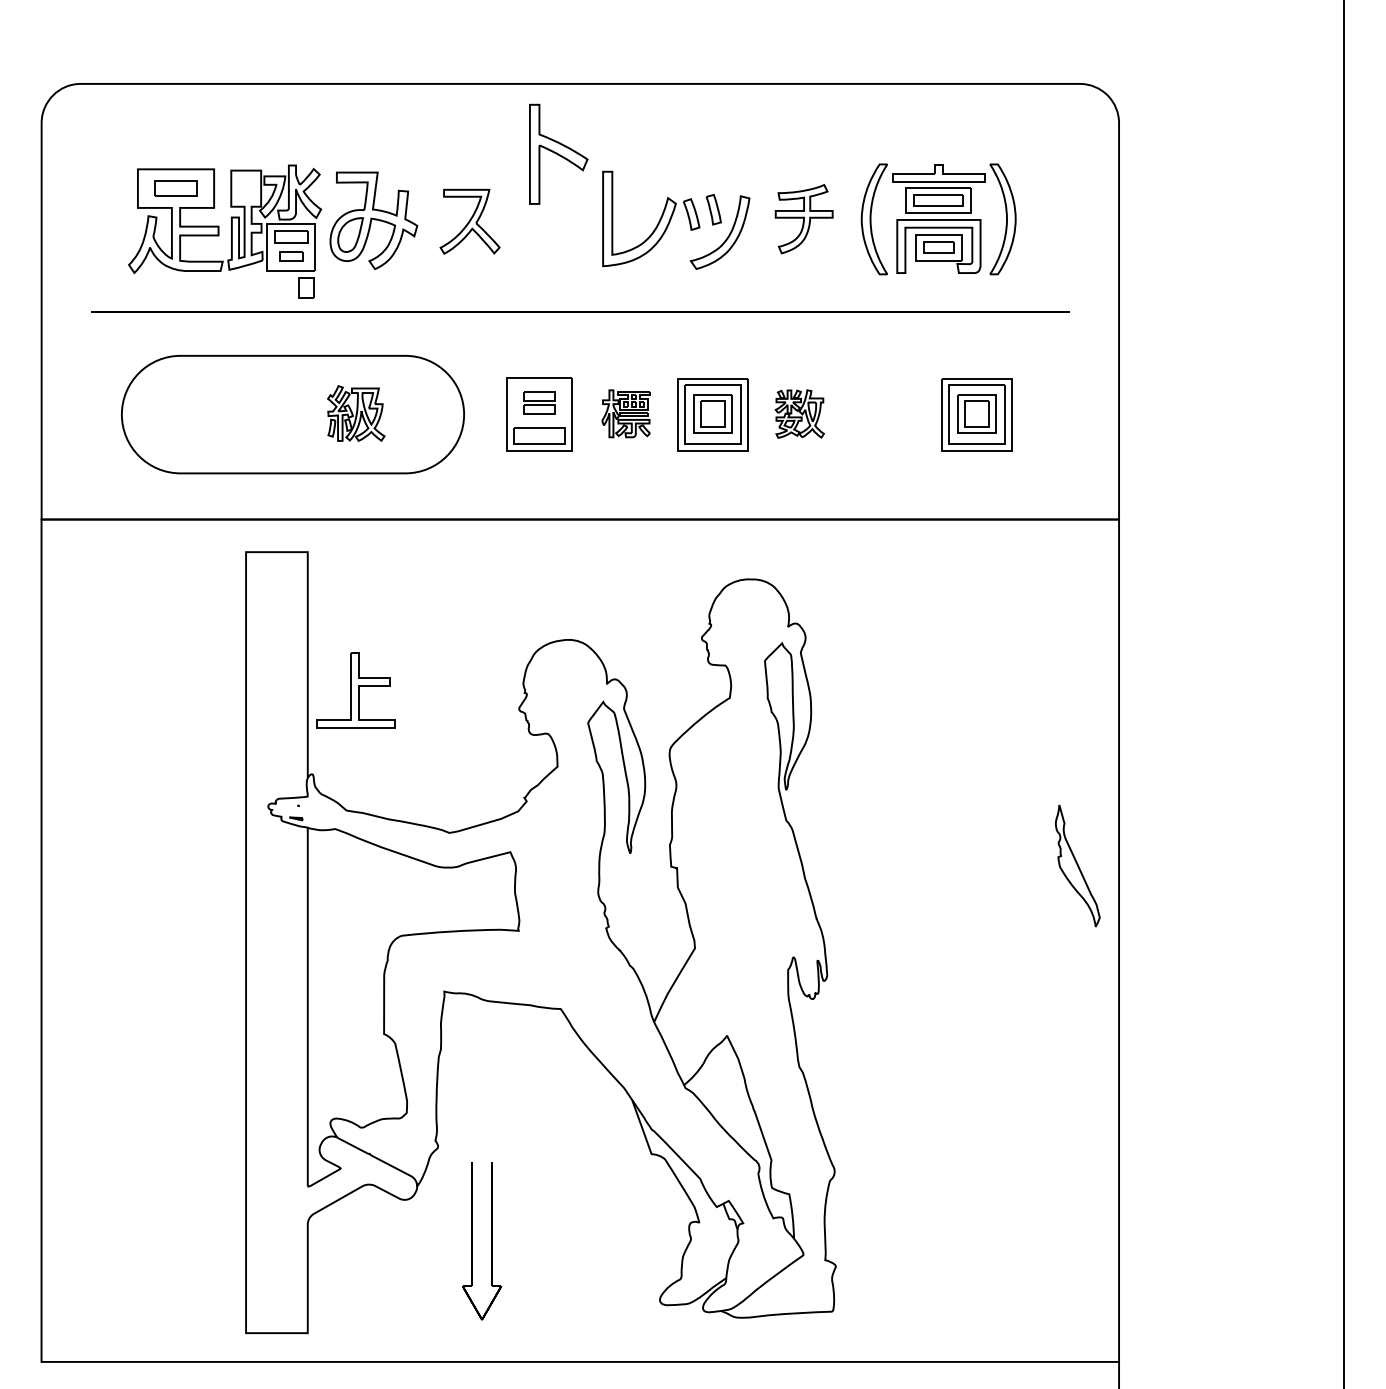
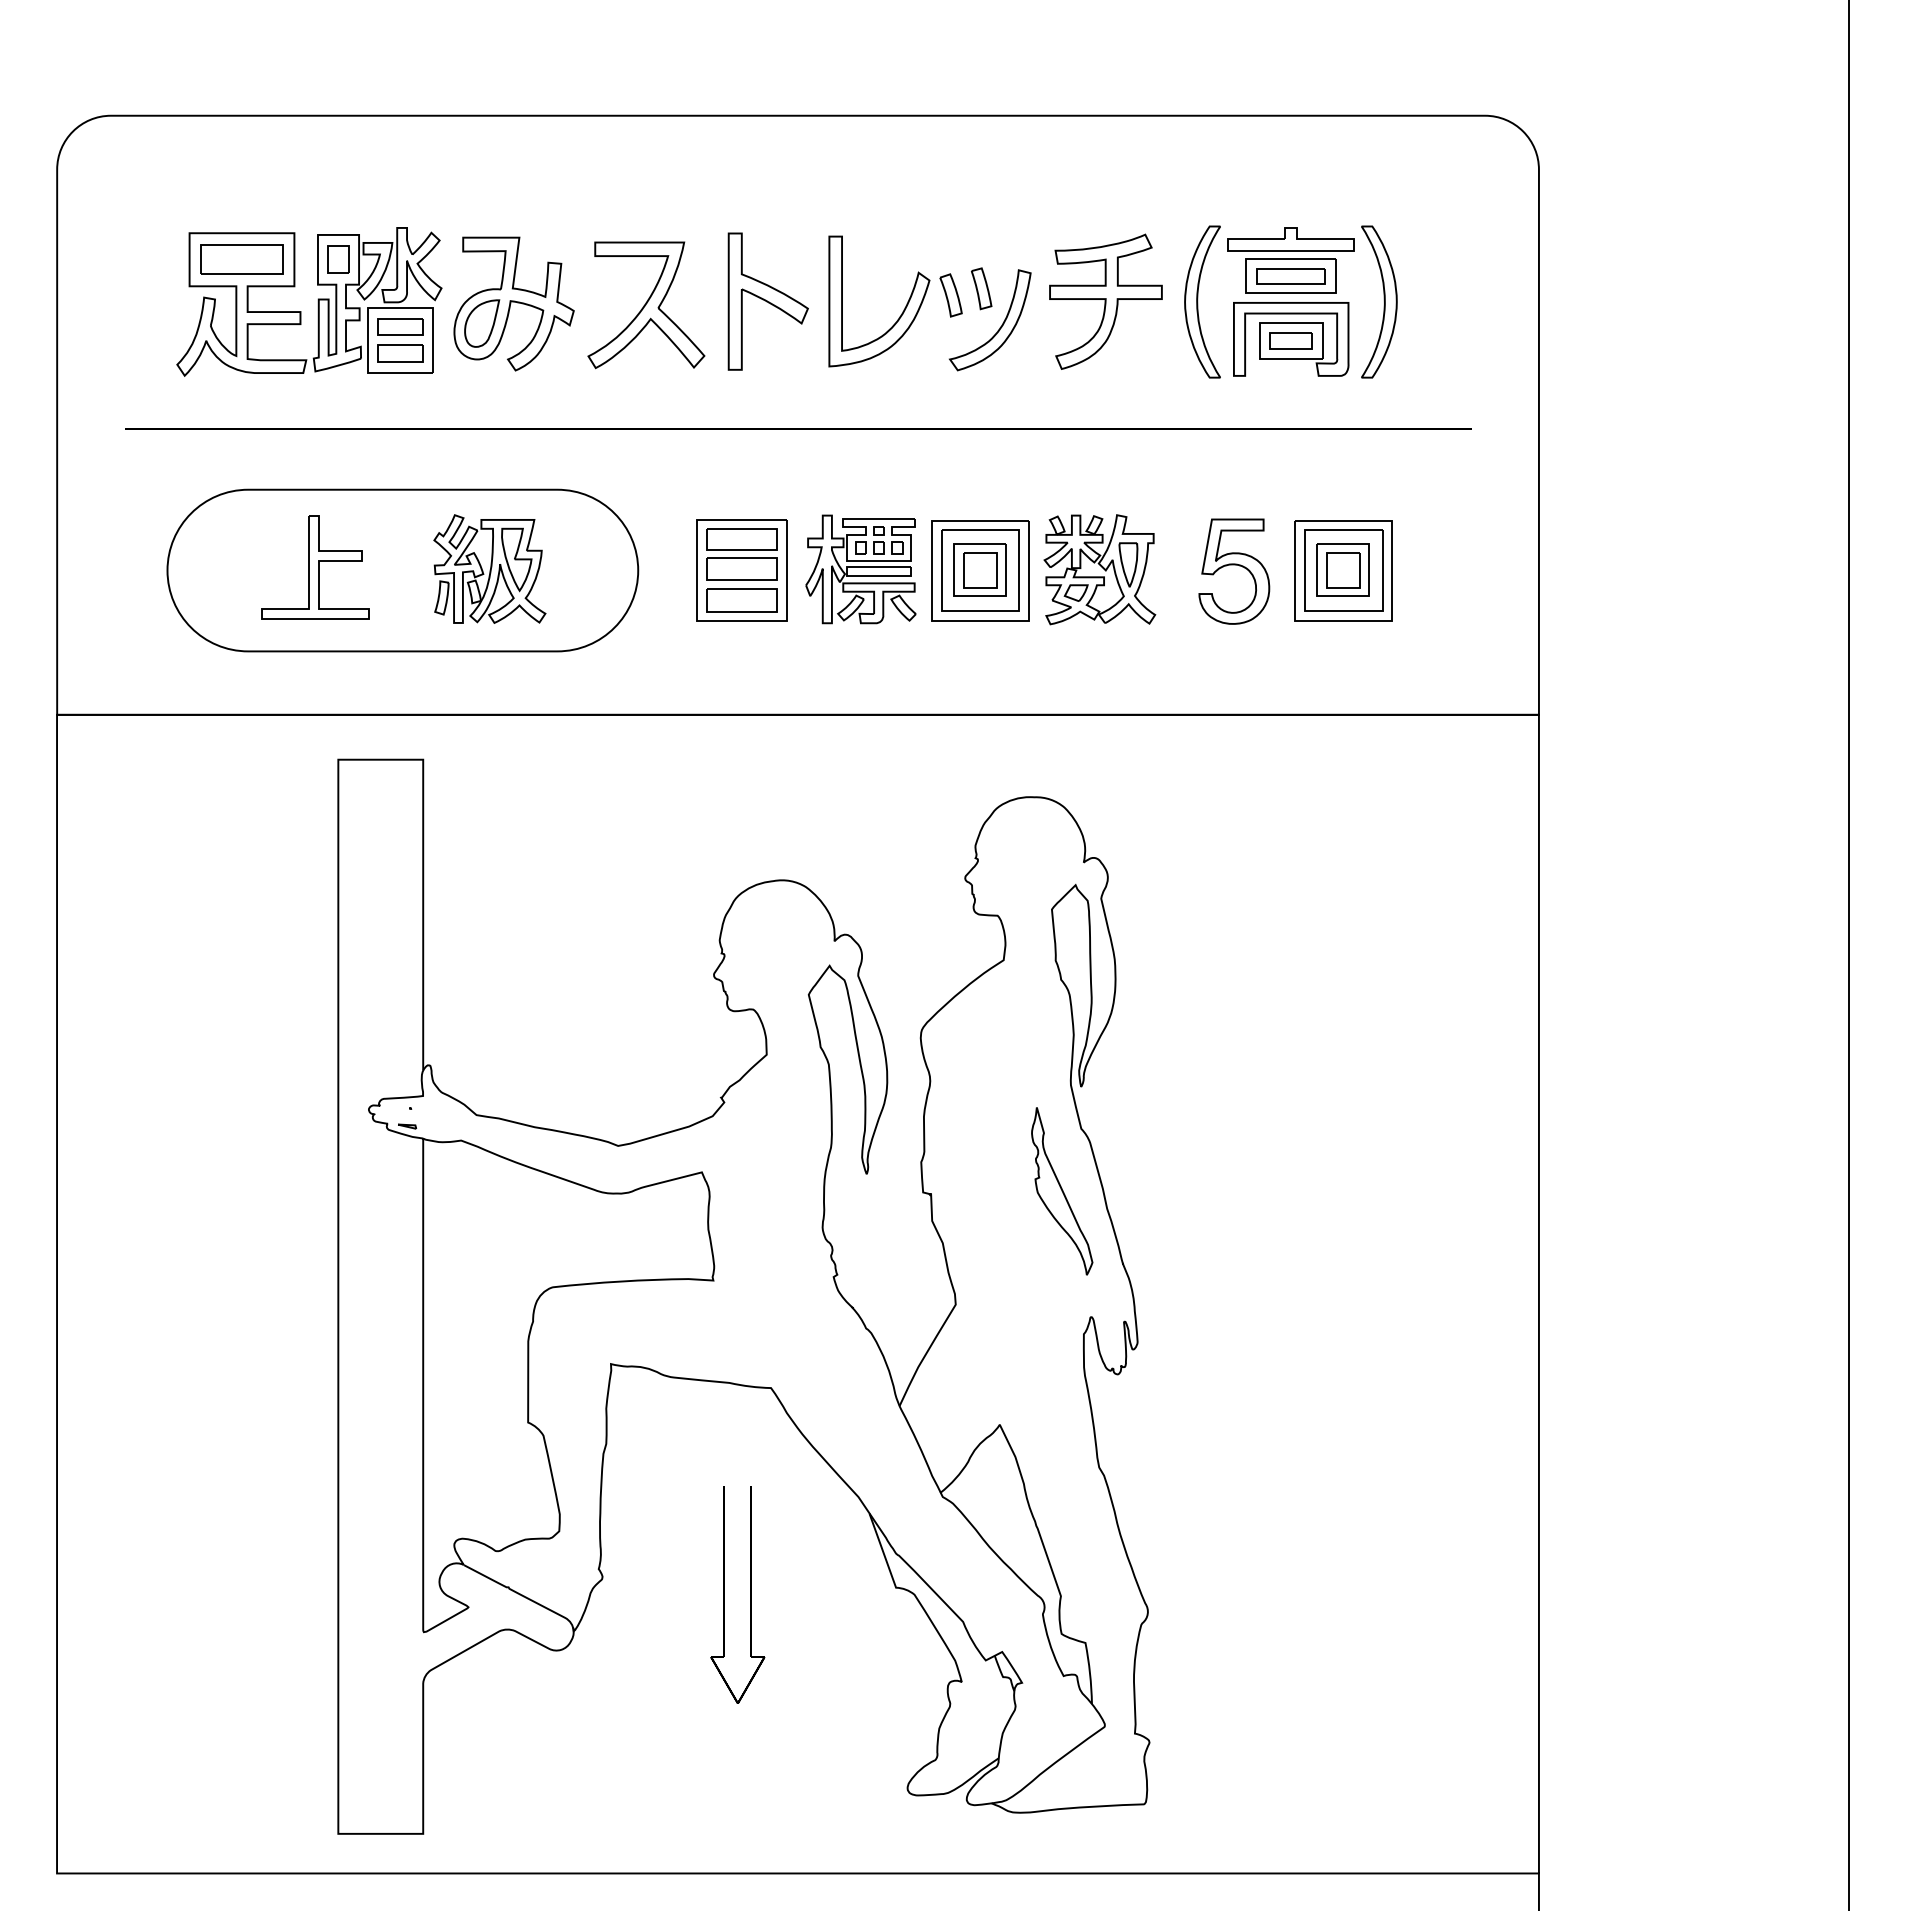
part: (558, 154) -> (767, 301), moved
part: (175, 188) -> (241, 259), size x1.43
part: (803, 218) -> (1105, 301), size x1.43
part: (470, 221) -> (646, 305), size x1.43
part: (291, 256) -> (400, 353), size x1.43
part: (306, 288) -> (338, 259), moved
part: (539, 402) -> (741, 554), size x1.67
part: (355, 413) -> (489, 568), size x1.43
part: (625, 413) -> (860, 569), size x1.67
part: (799, 413) -> (1099, 569), size x1.67
part: (897, 415) -> (1234, 571), added
part: (355, 690) -> (315, 567), moved
part: (1077, 866) -> (1062, 1191), moved
part: (472, 1240) -> (724, 1594), moved

